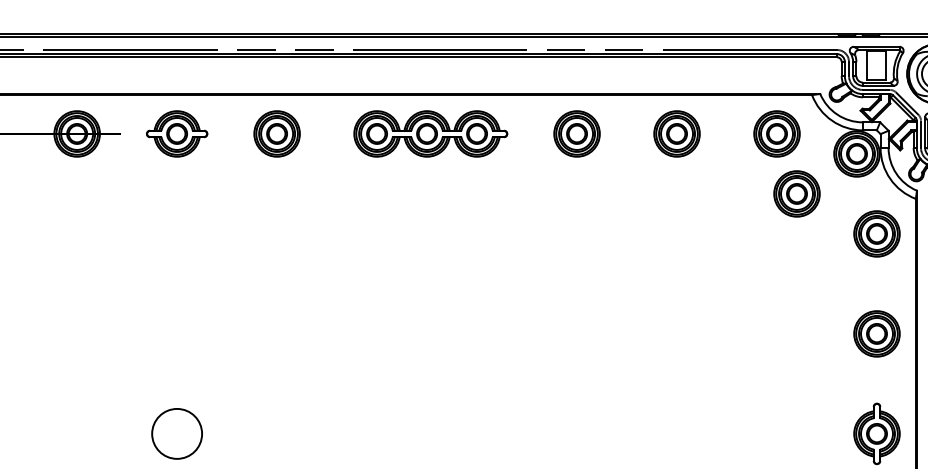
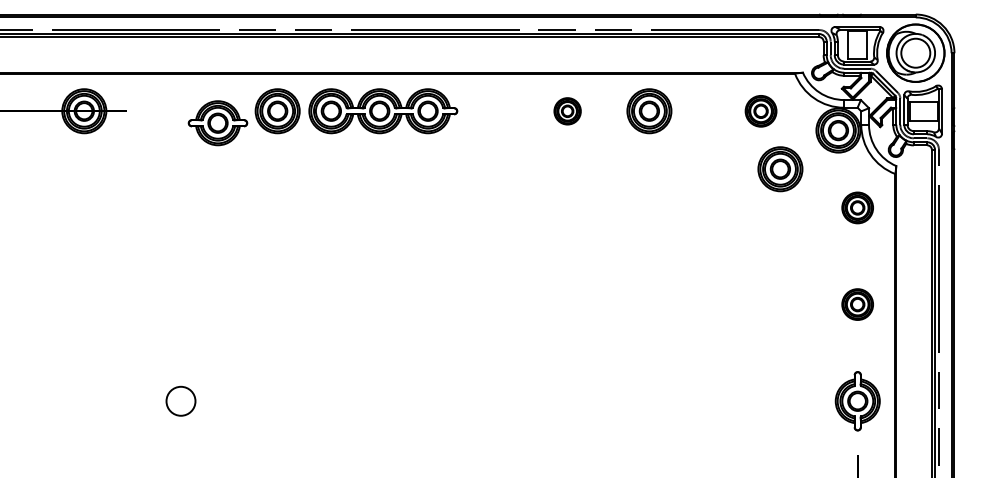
part: (176, 134) -> (217, 123), moved
part: (431, 134) -> (383, 111), moved
part: (576, 134) -> (567, 111), size x0.6
part: (677, 134) -> (649, 111), moved
part: (776, 134) -> (760, 111), size x0.7
part: (876, 233) -> (857, 207), size x0.7
part: (876, 333) -> (857, 304), size x0.7
circle: (176, 434) -> (180, 401), size x0.6

